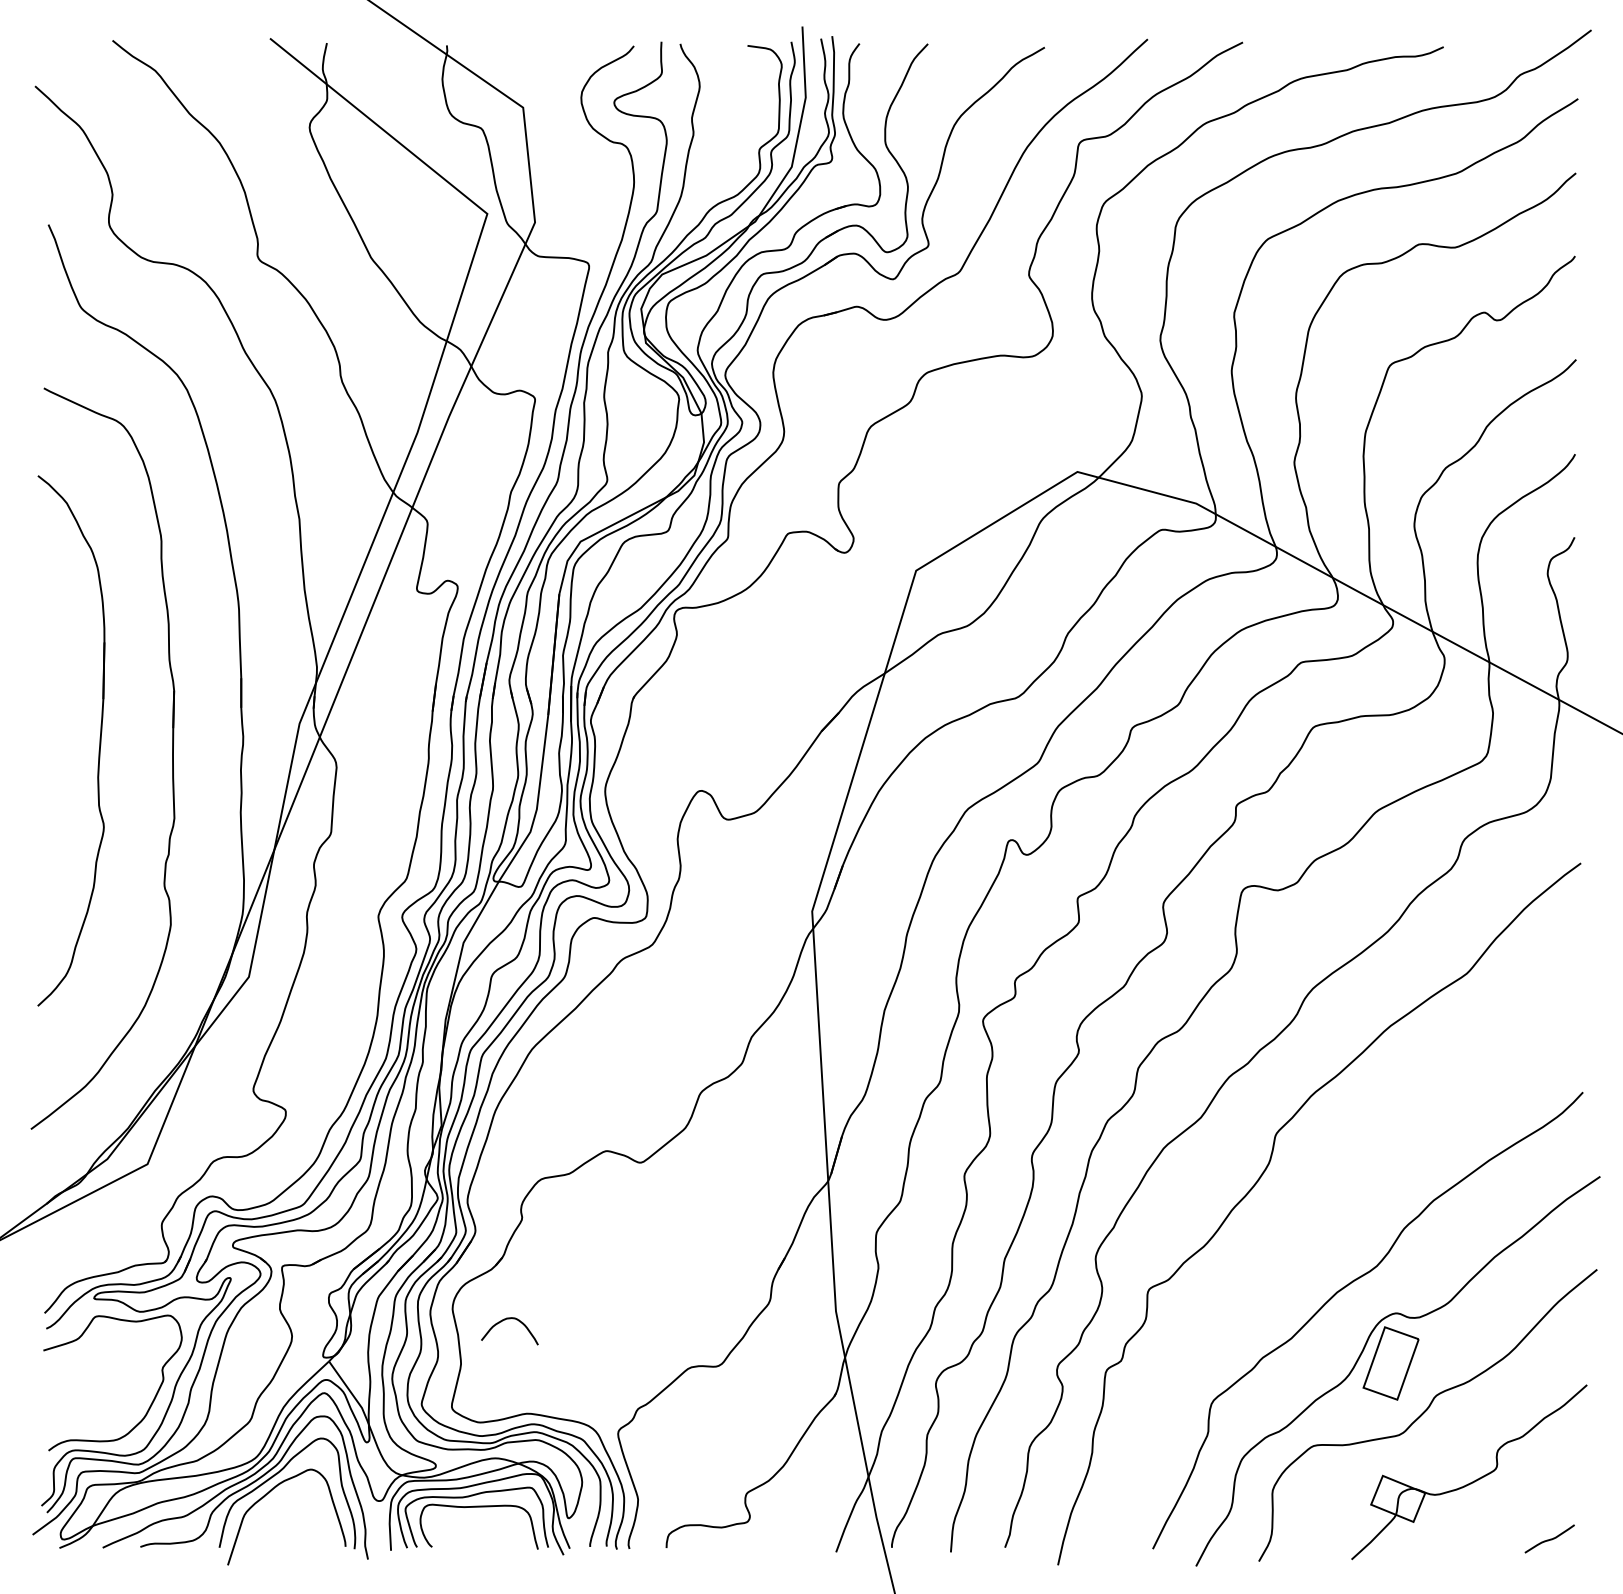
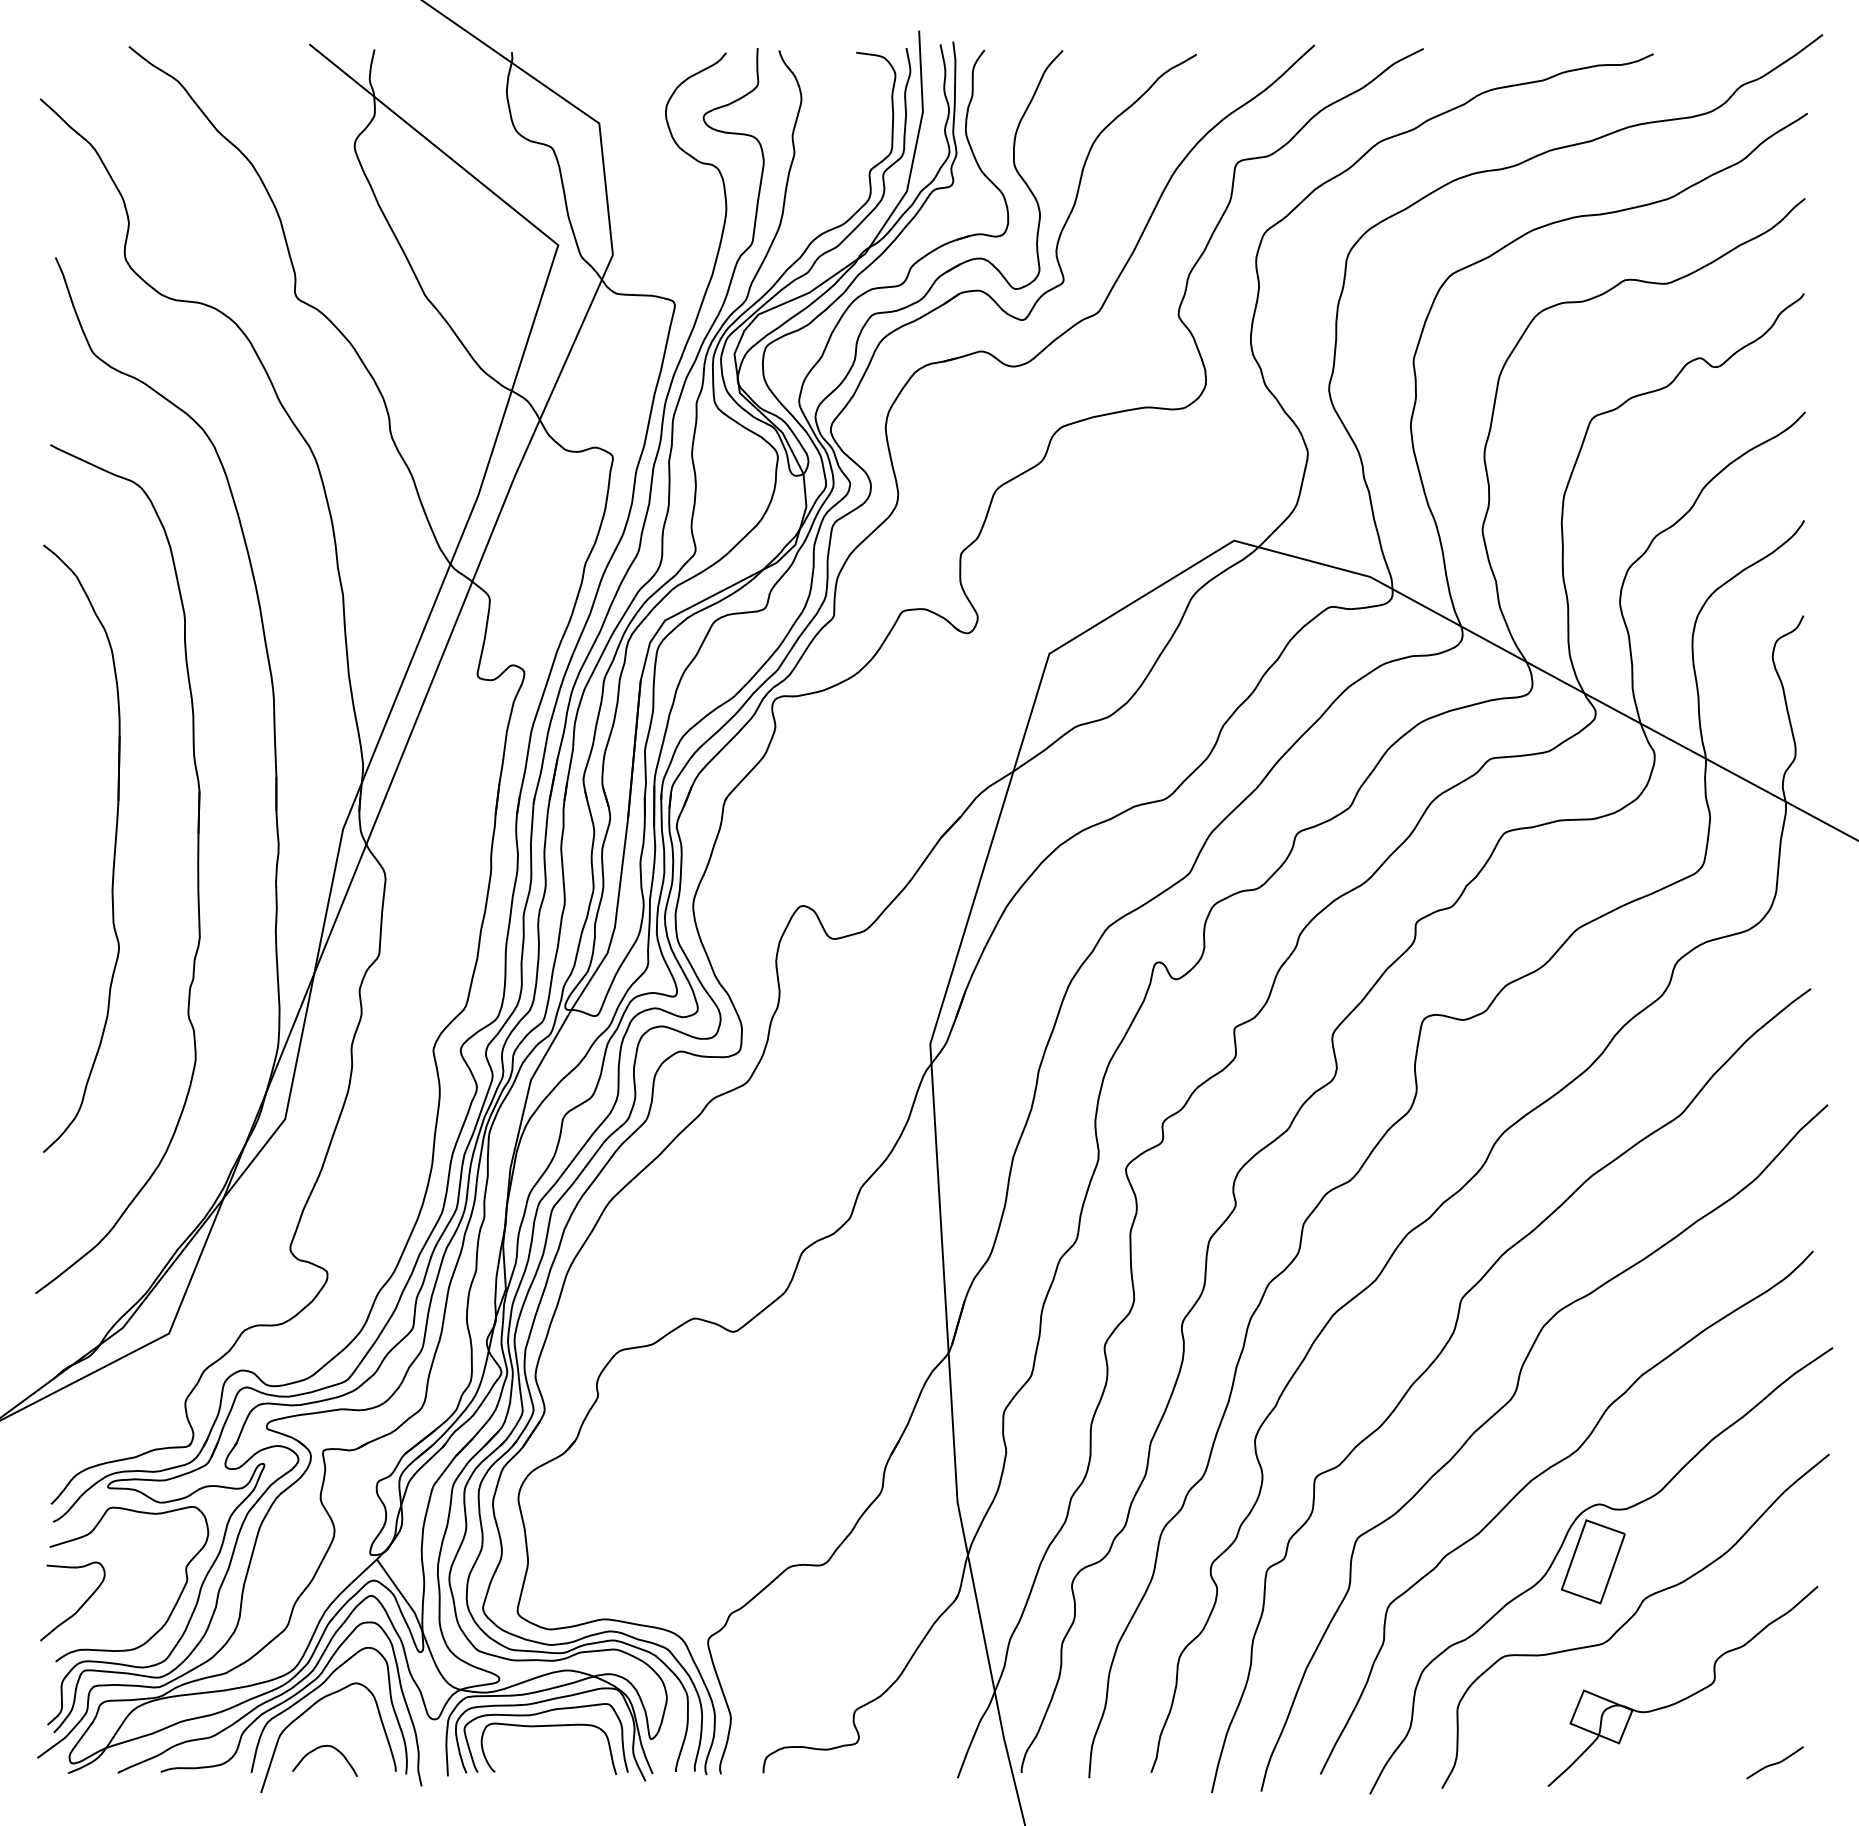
curve: (1314, 1227) -> (1505, 1406), added
curve: (505, 1320) -> (319, 1748), moved
curve: (69, 1403) -> (79, 1607), added

